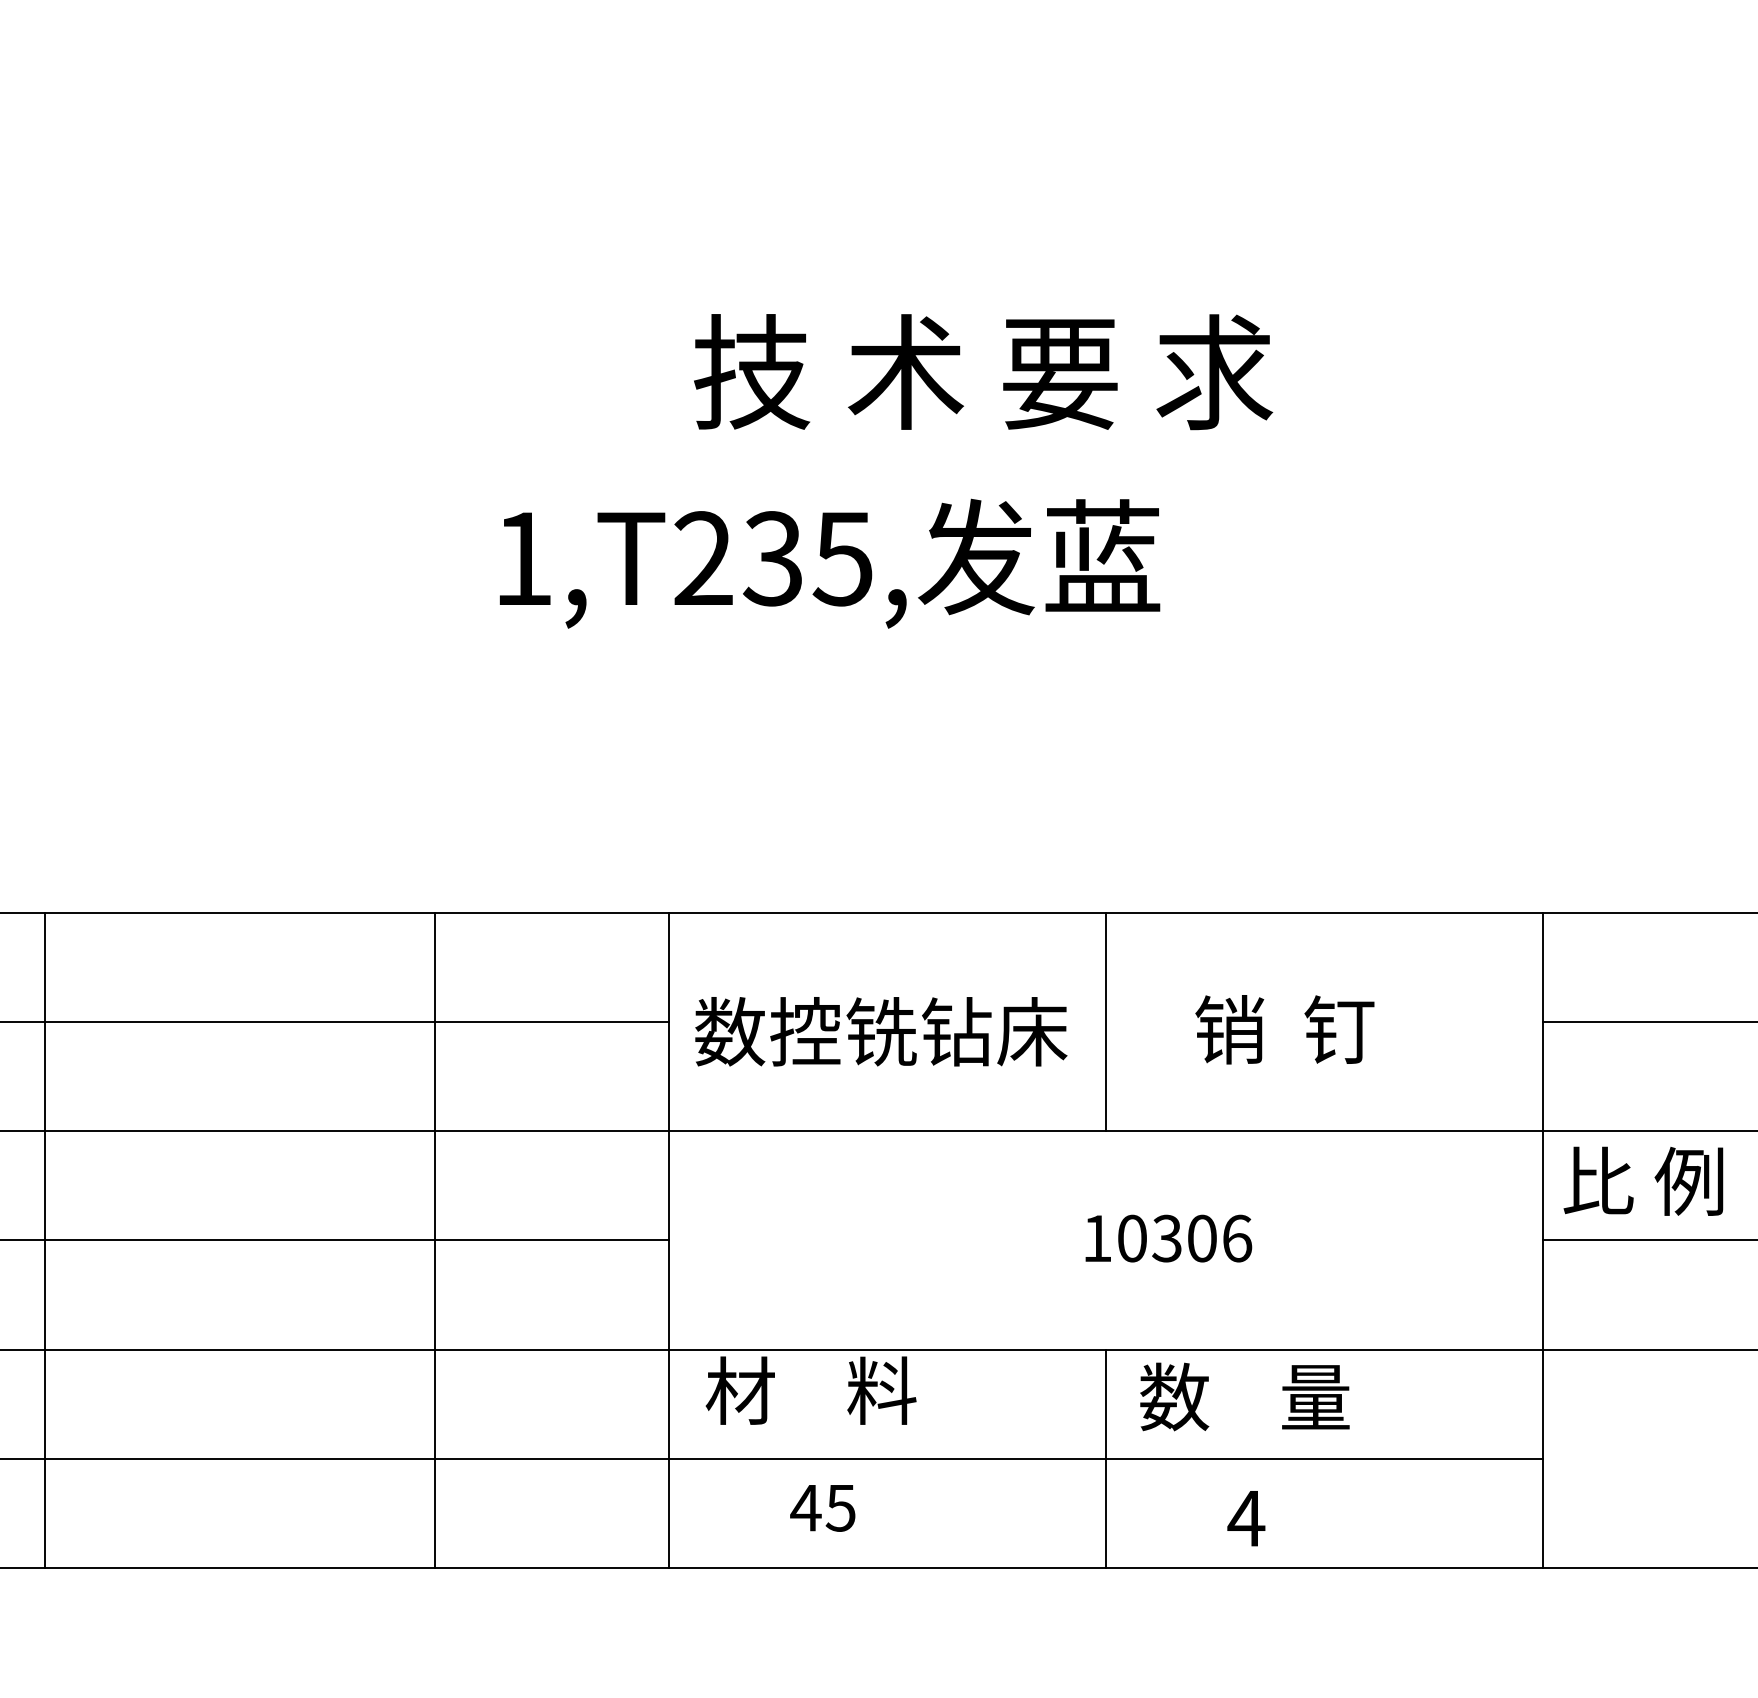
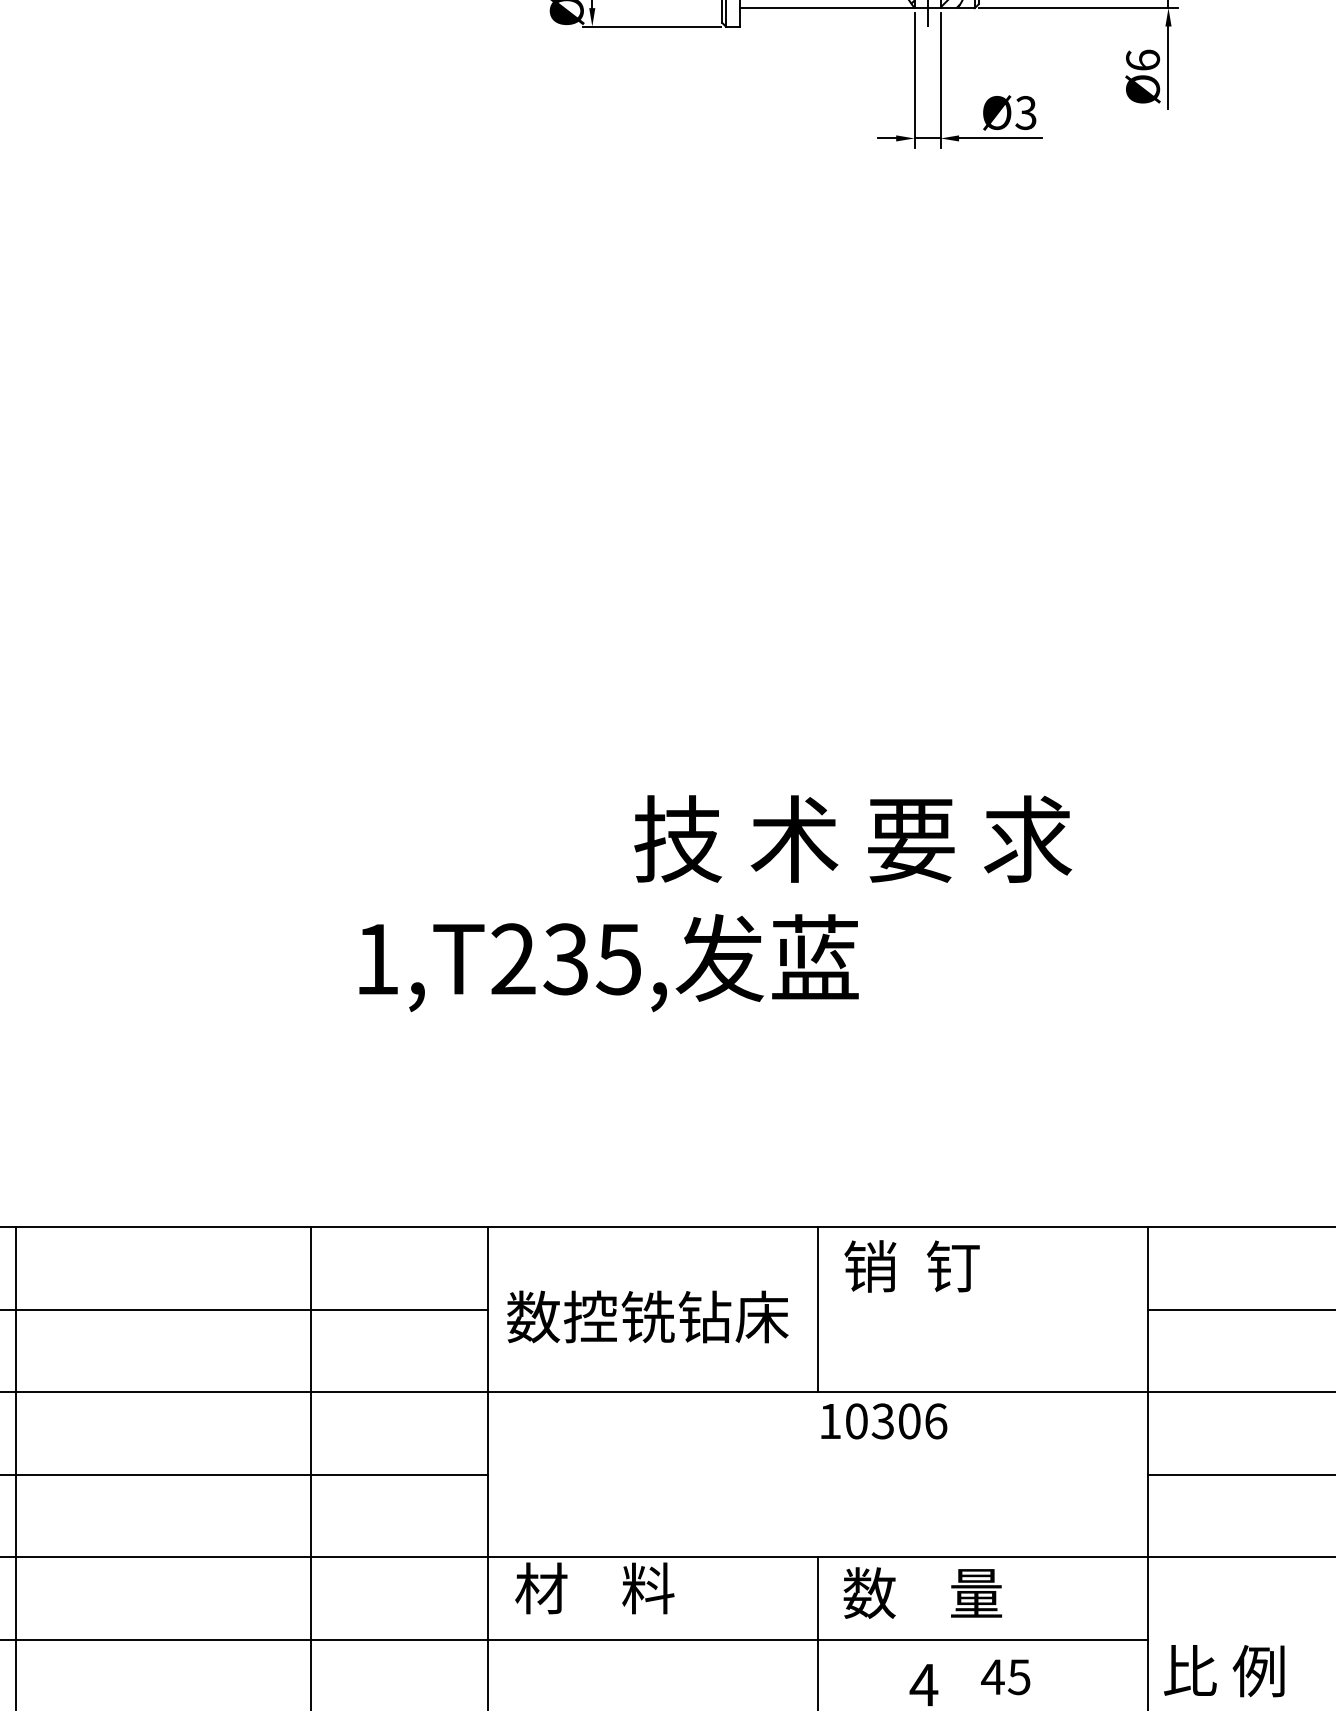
text: (983, 371) -> (853, 838), moved
text: (1284, 1029) -> (911, 1266), moved
text: (1643, 1181) -> (1224, 1671), moved
text: (1169, 1238) -> (884, 1421), moved
text: (822, 1508) -> (1005, 1677), moved

